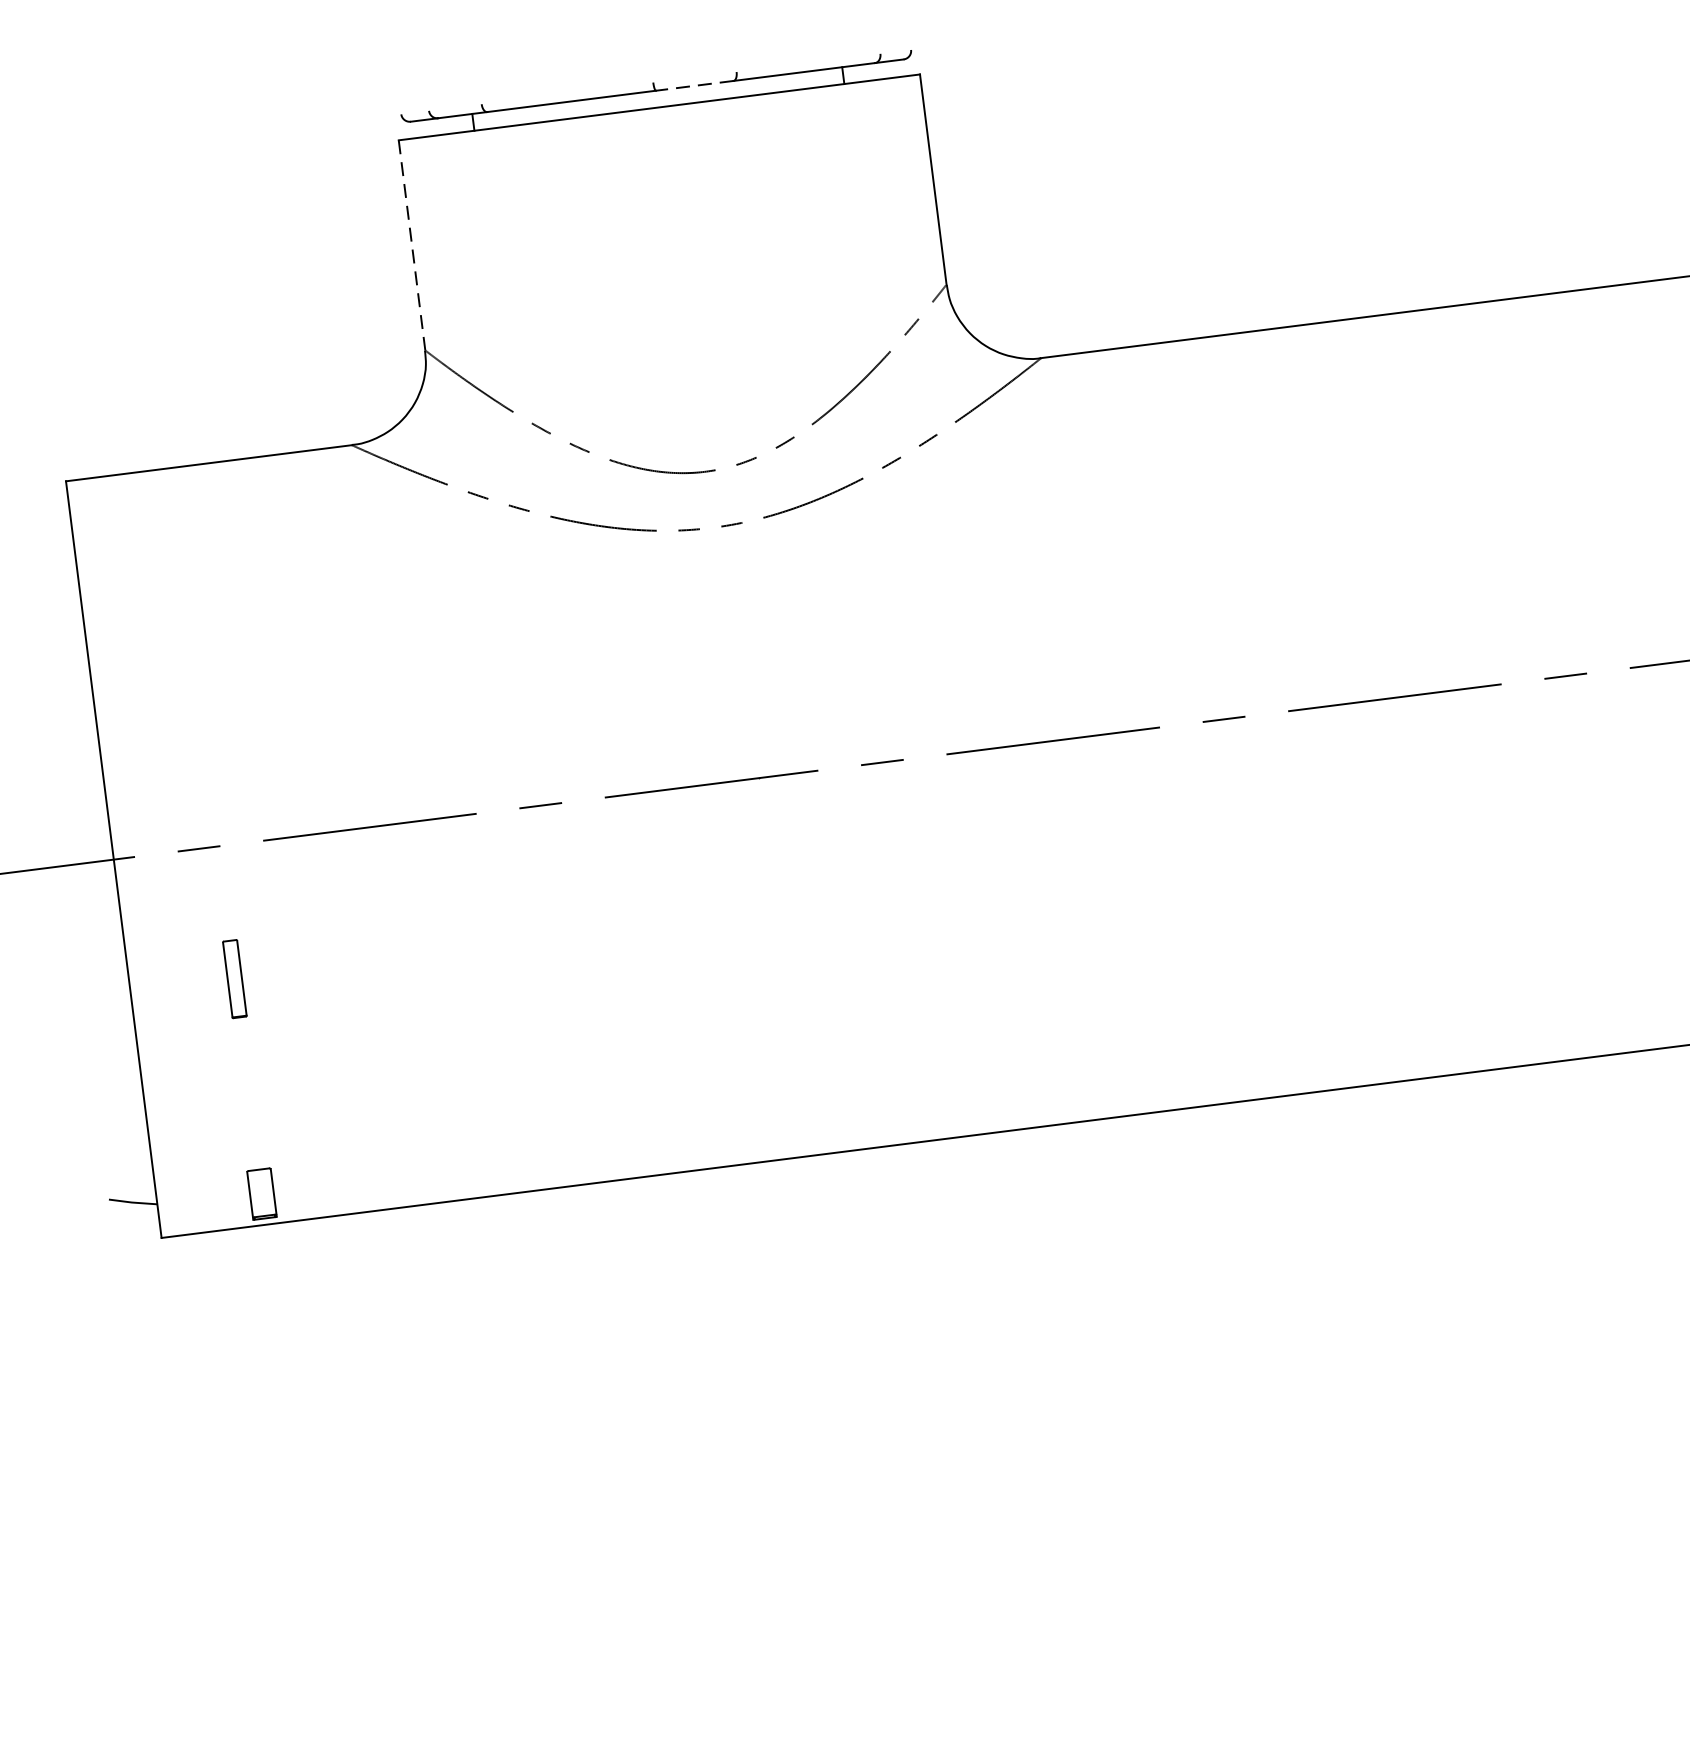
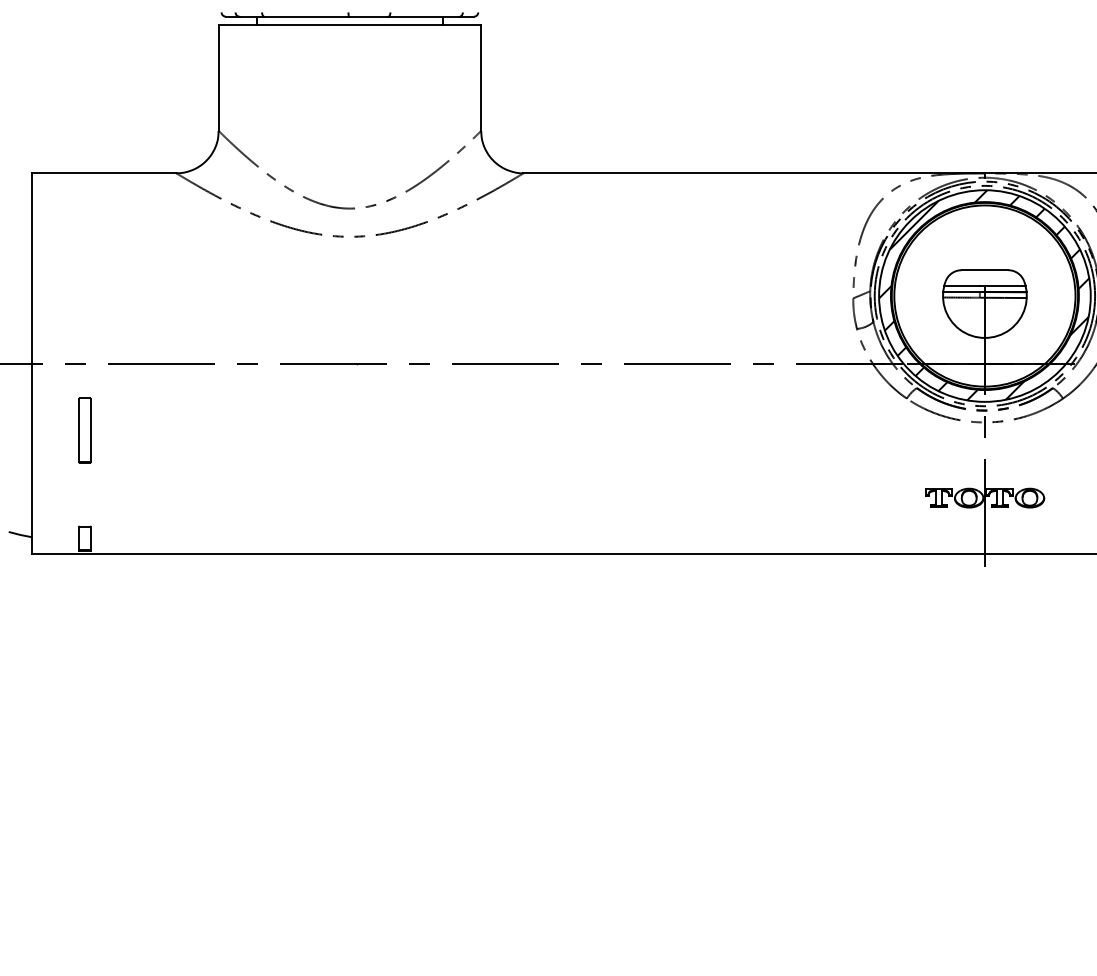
line: (694, 85) -> (368, 16), dashed -> solid
line: (411, 246) -> (218, 78), dashed -> solid
part: (233, 979) -> (84, 430), size x1.67

